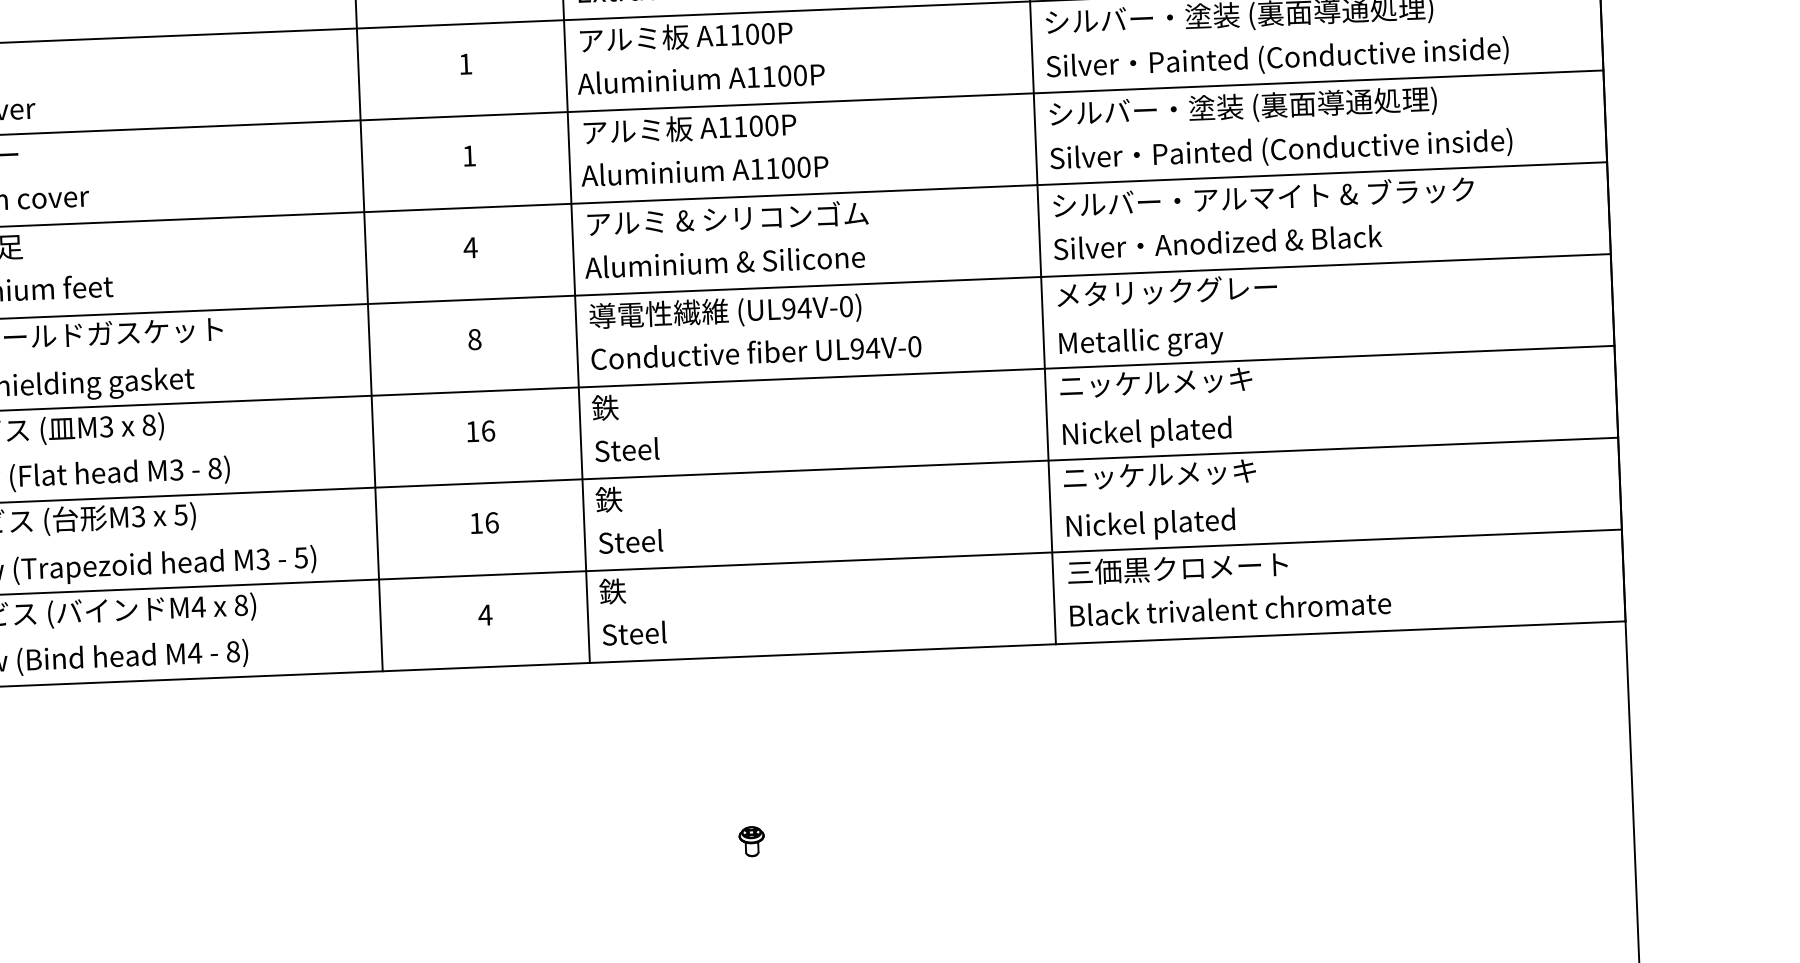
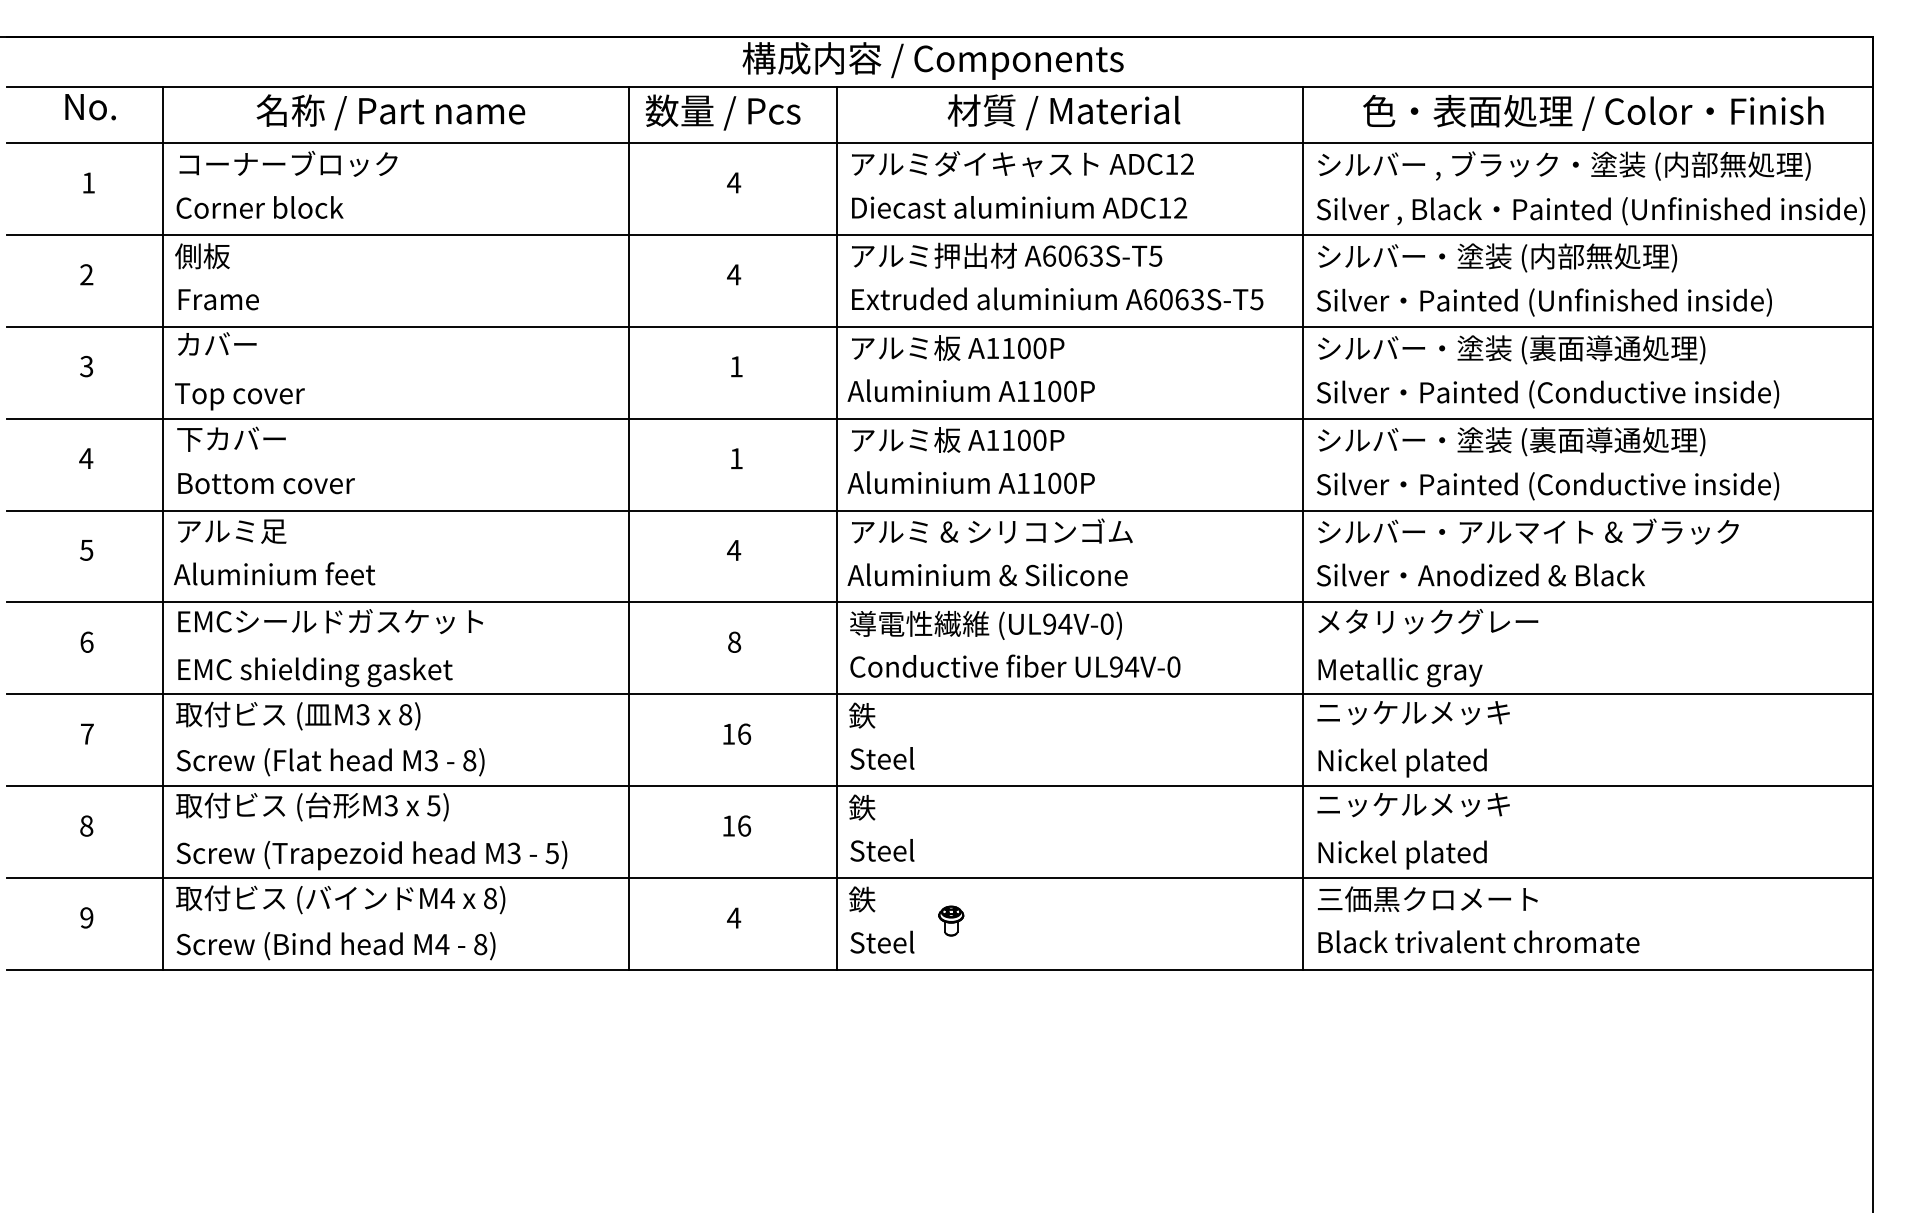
part: (752, 841) -> (951, 920), moved

